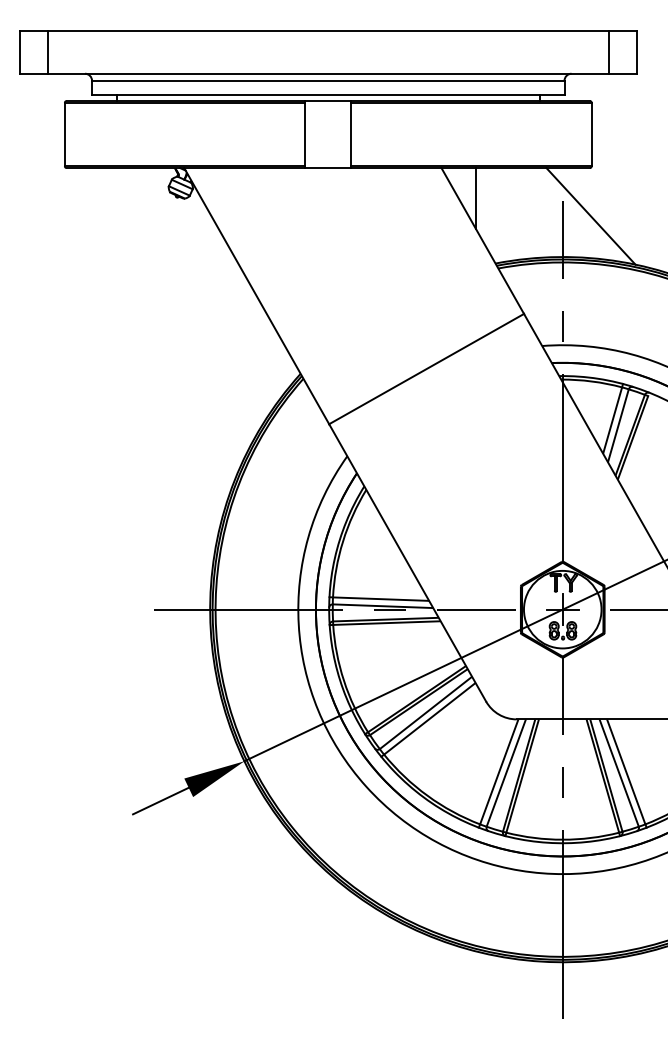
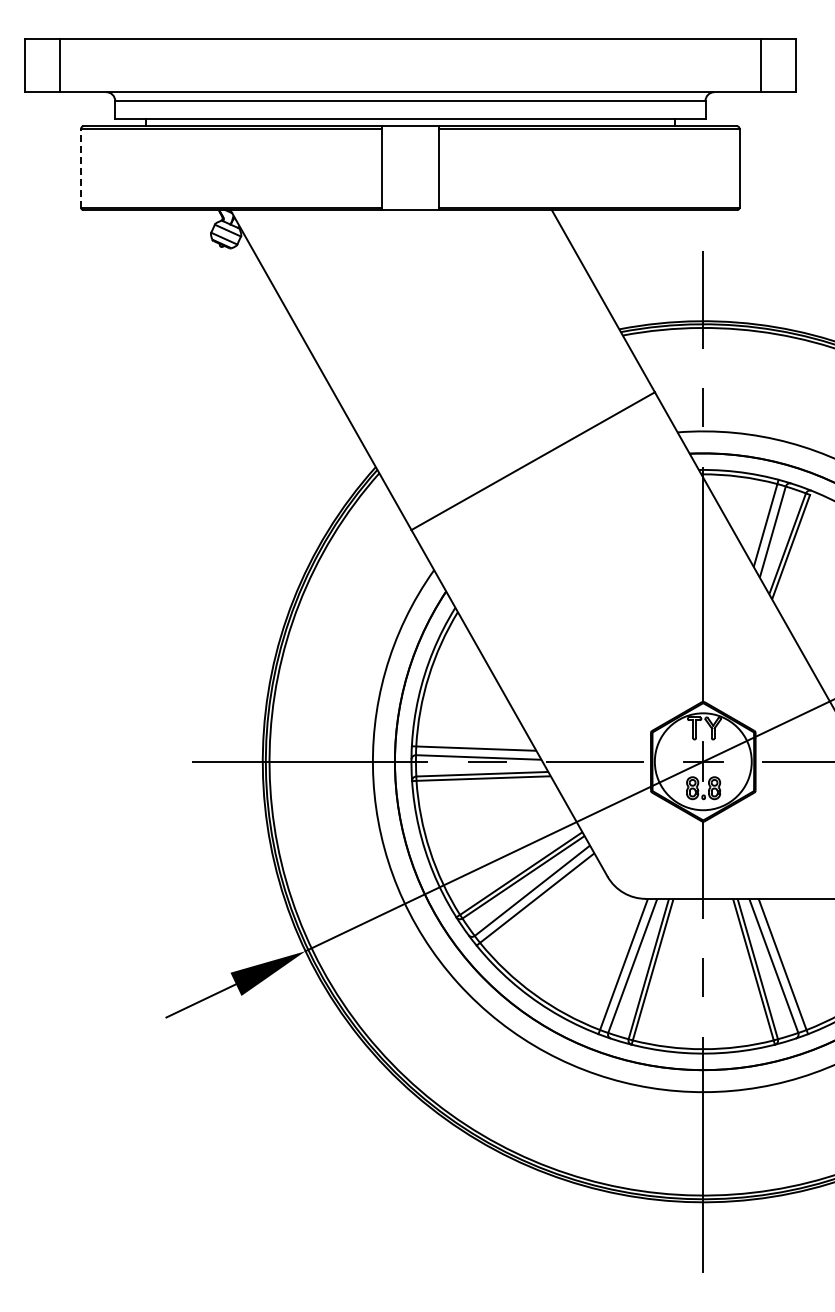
line: (65, 134) -> (81, 168), solid -> dashed
line: (475, 198) -> (594, 248), removed
line: (590, 216) -> (738, 270), removed

